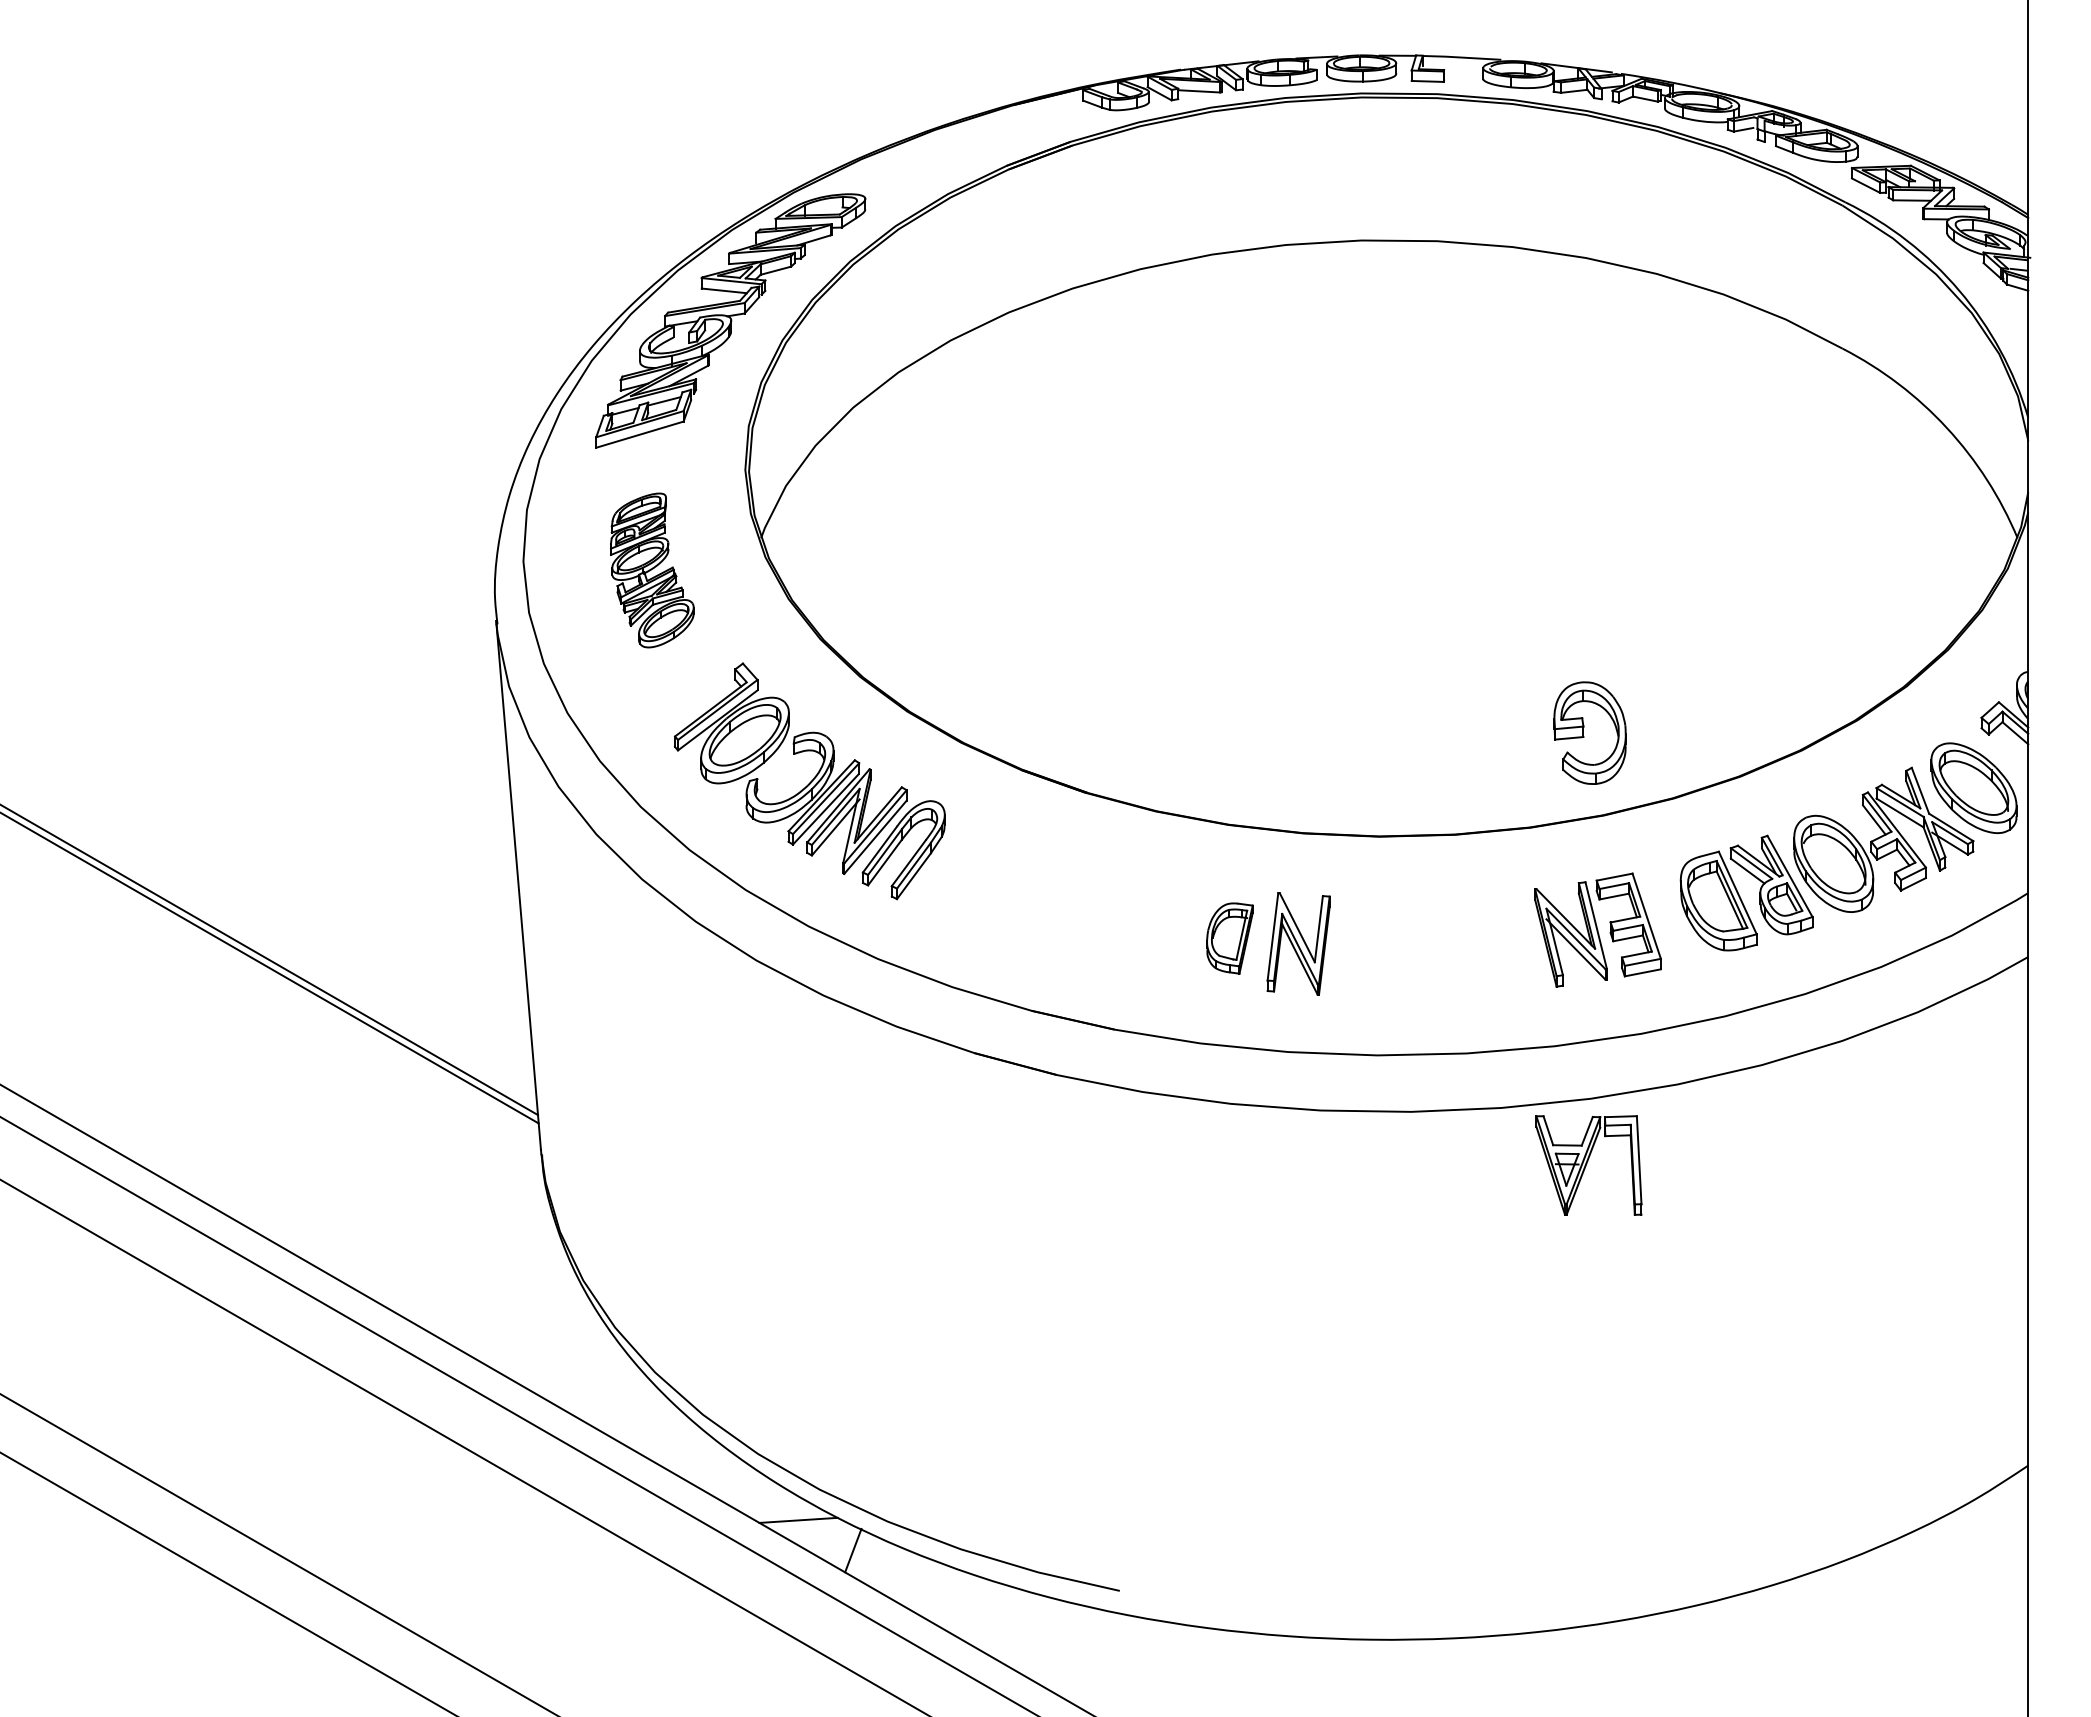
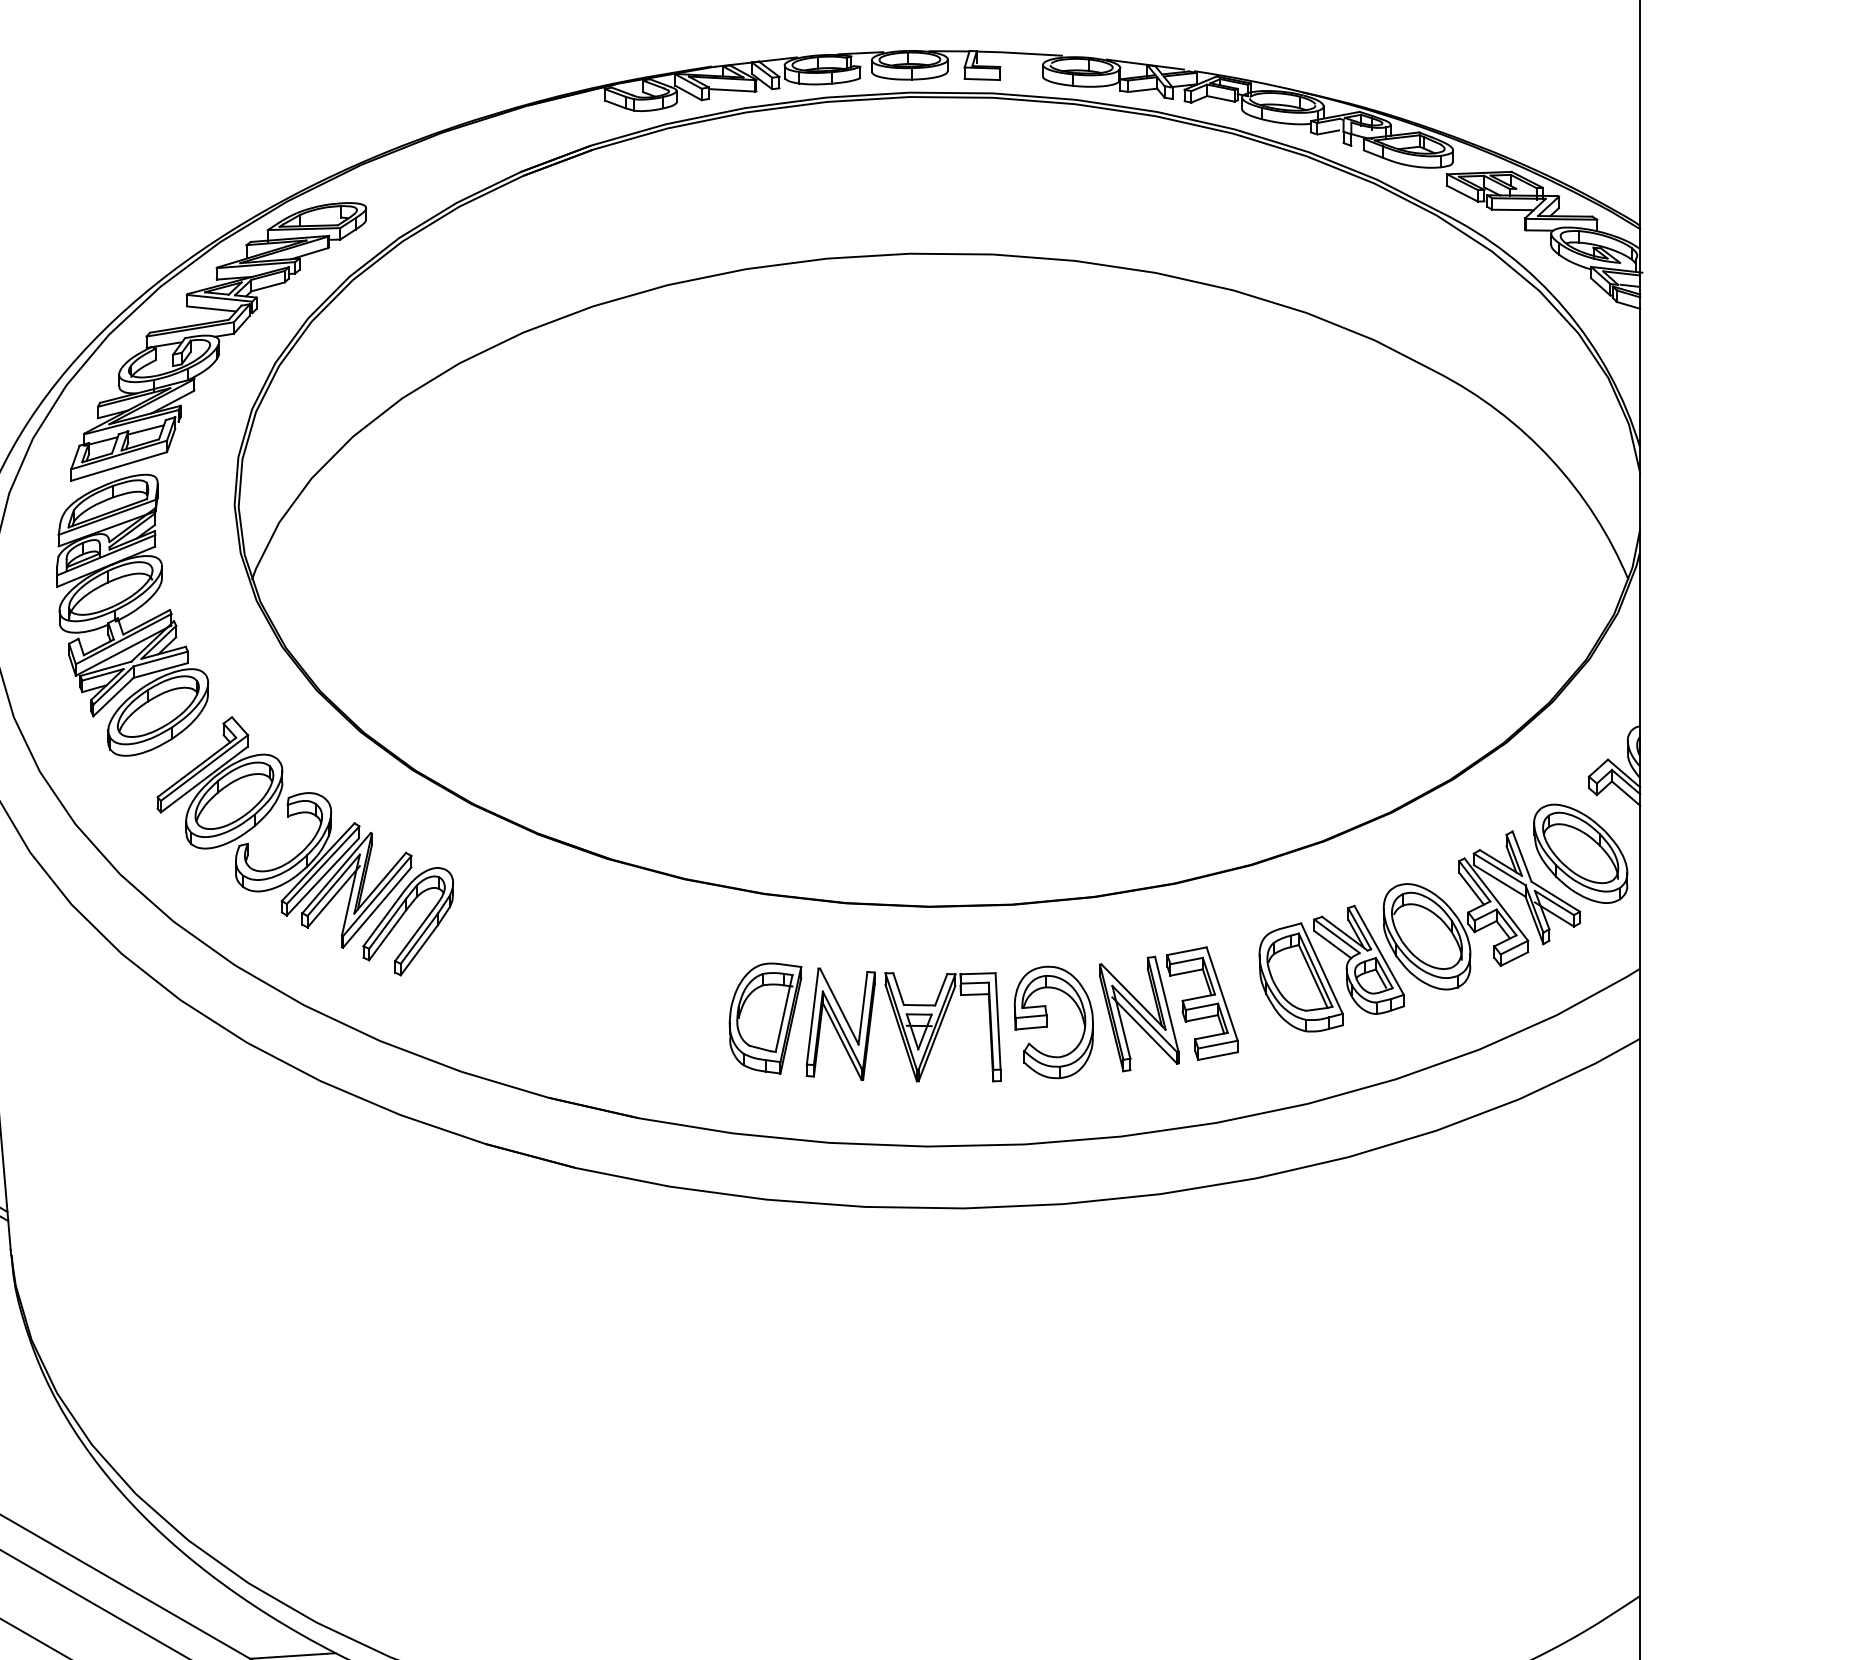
part: (652, 570) -> (132, 615), size x1.67
part: (1589, 732) -> (1053, 1021), moved
part: (1229, 938) -> (765, 1018), size x1.43
part: (1588, 1165) -> (942, 1027), moved

